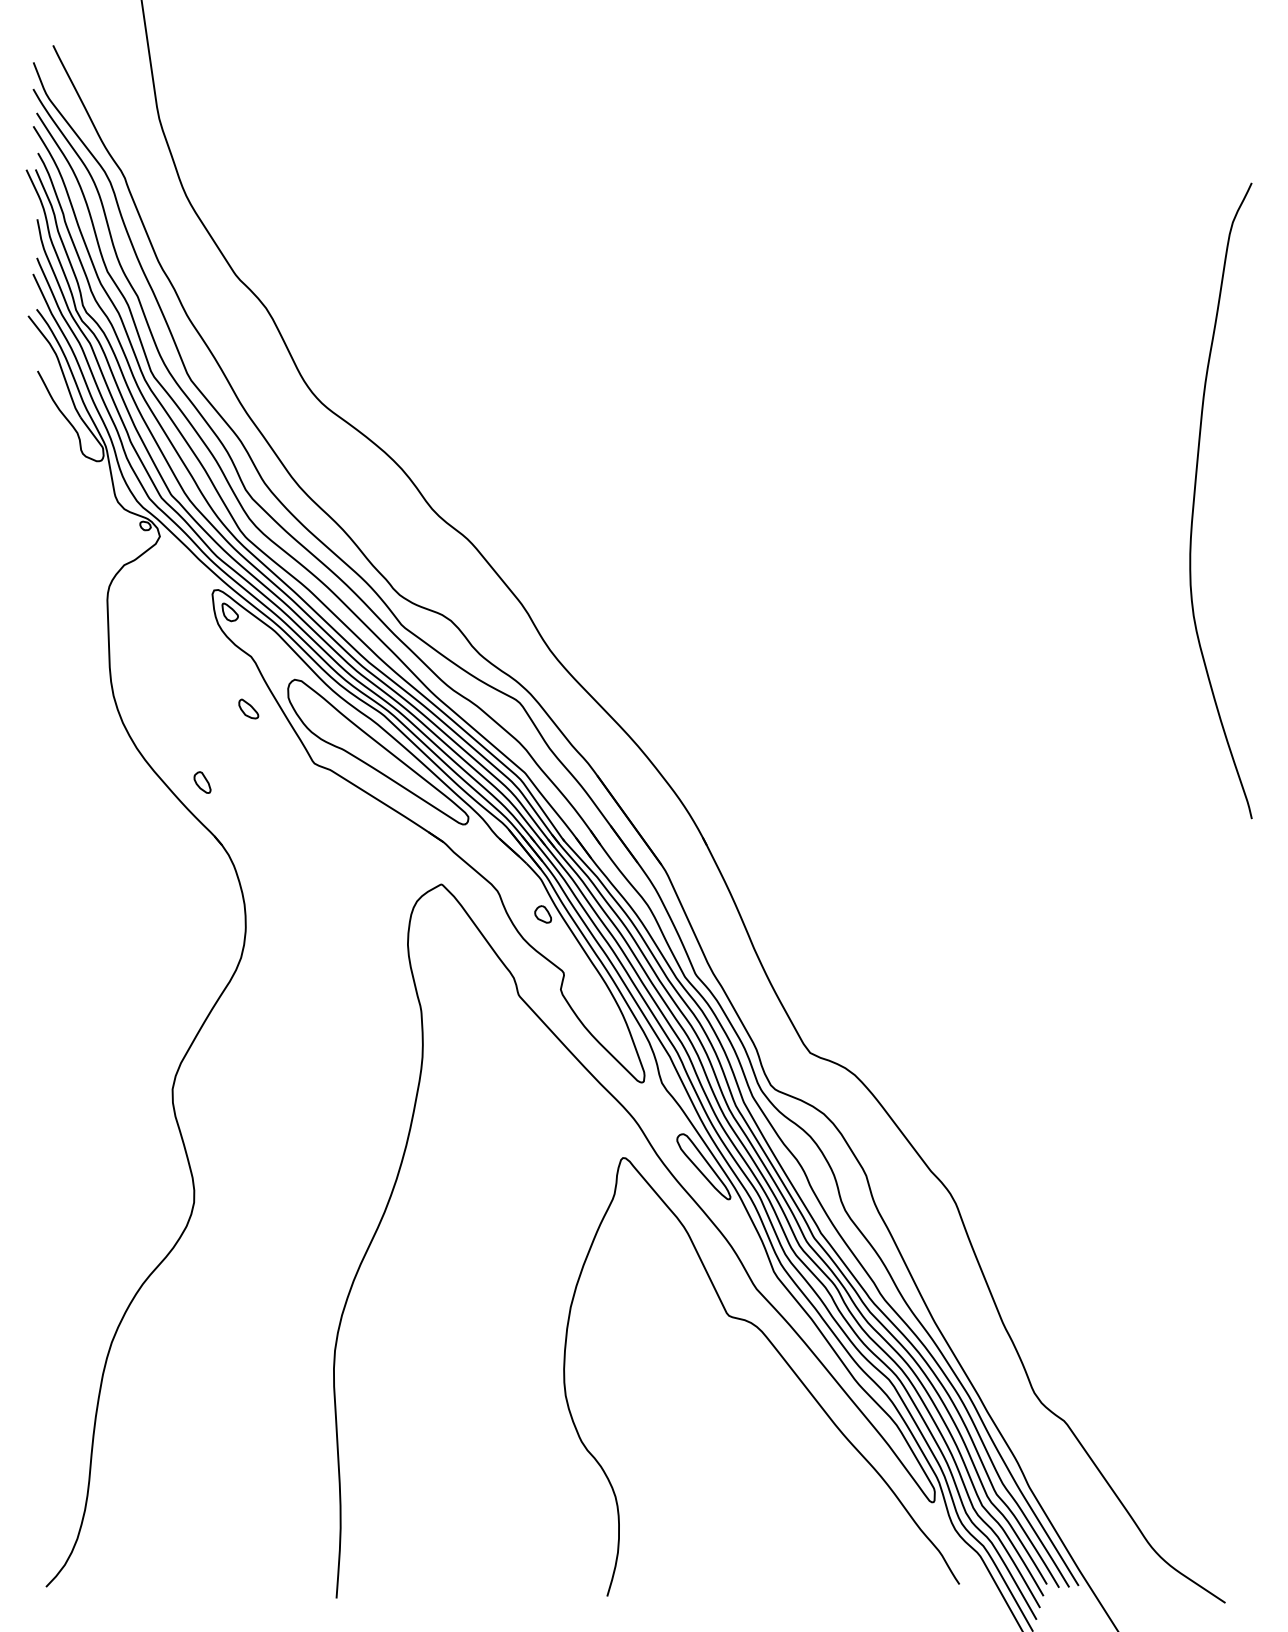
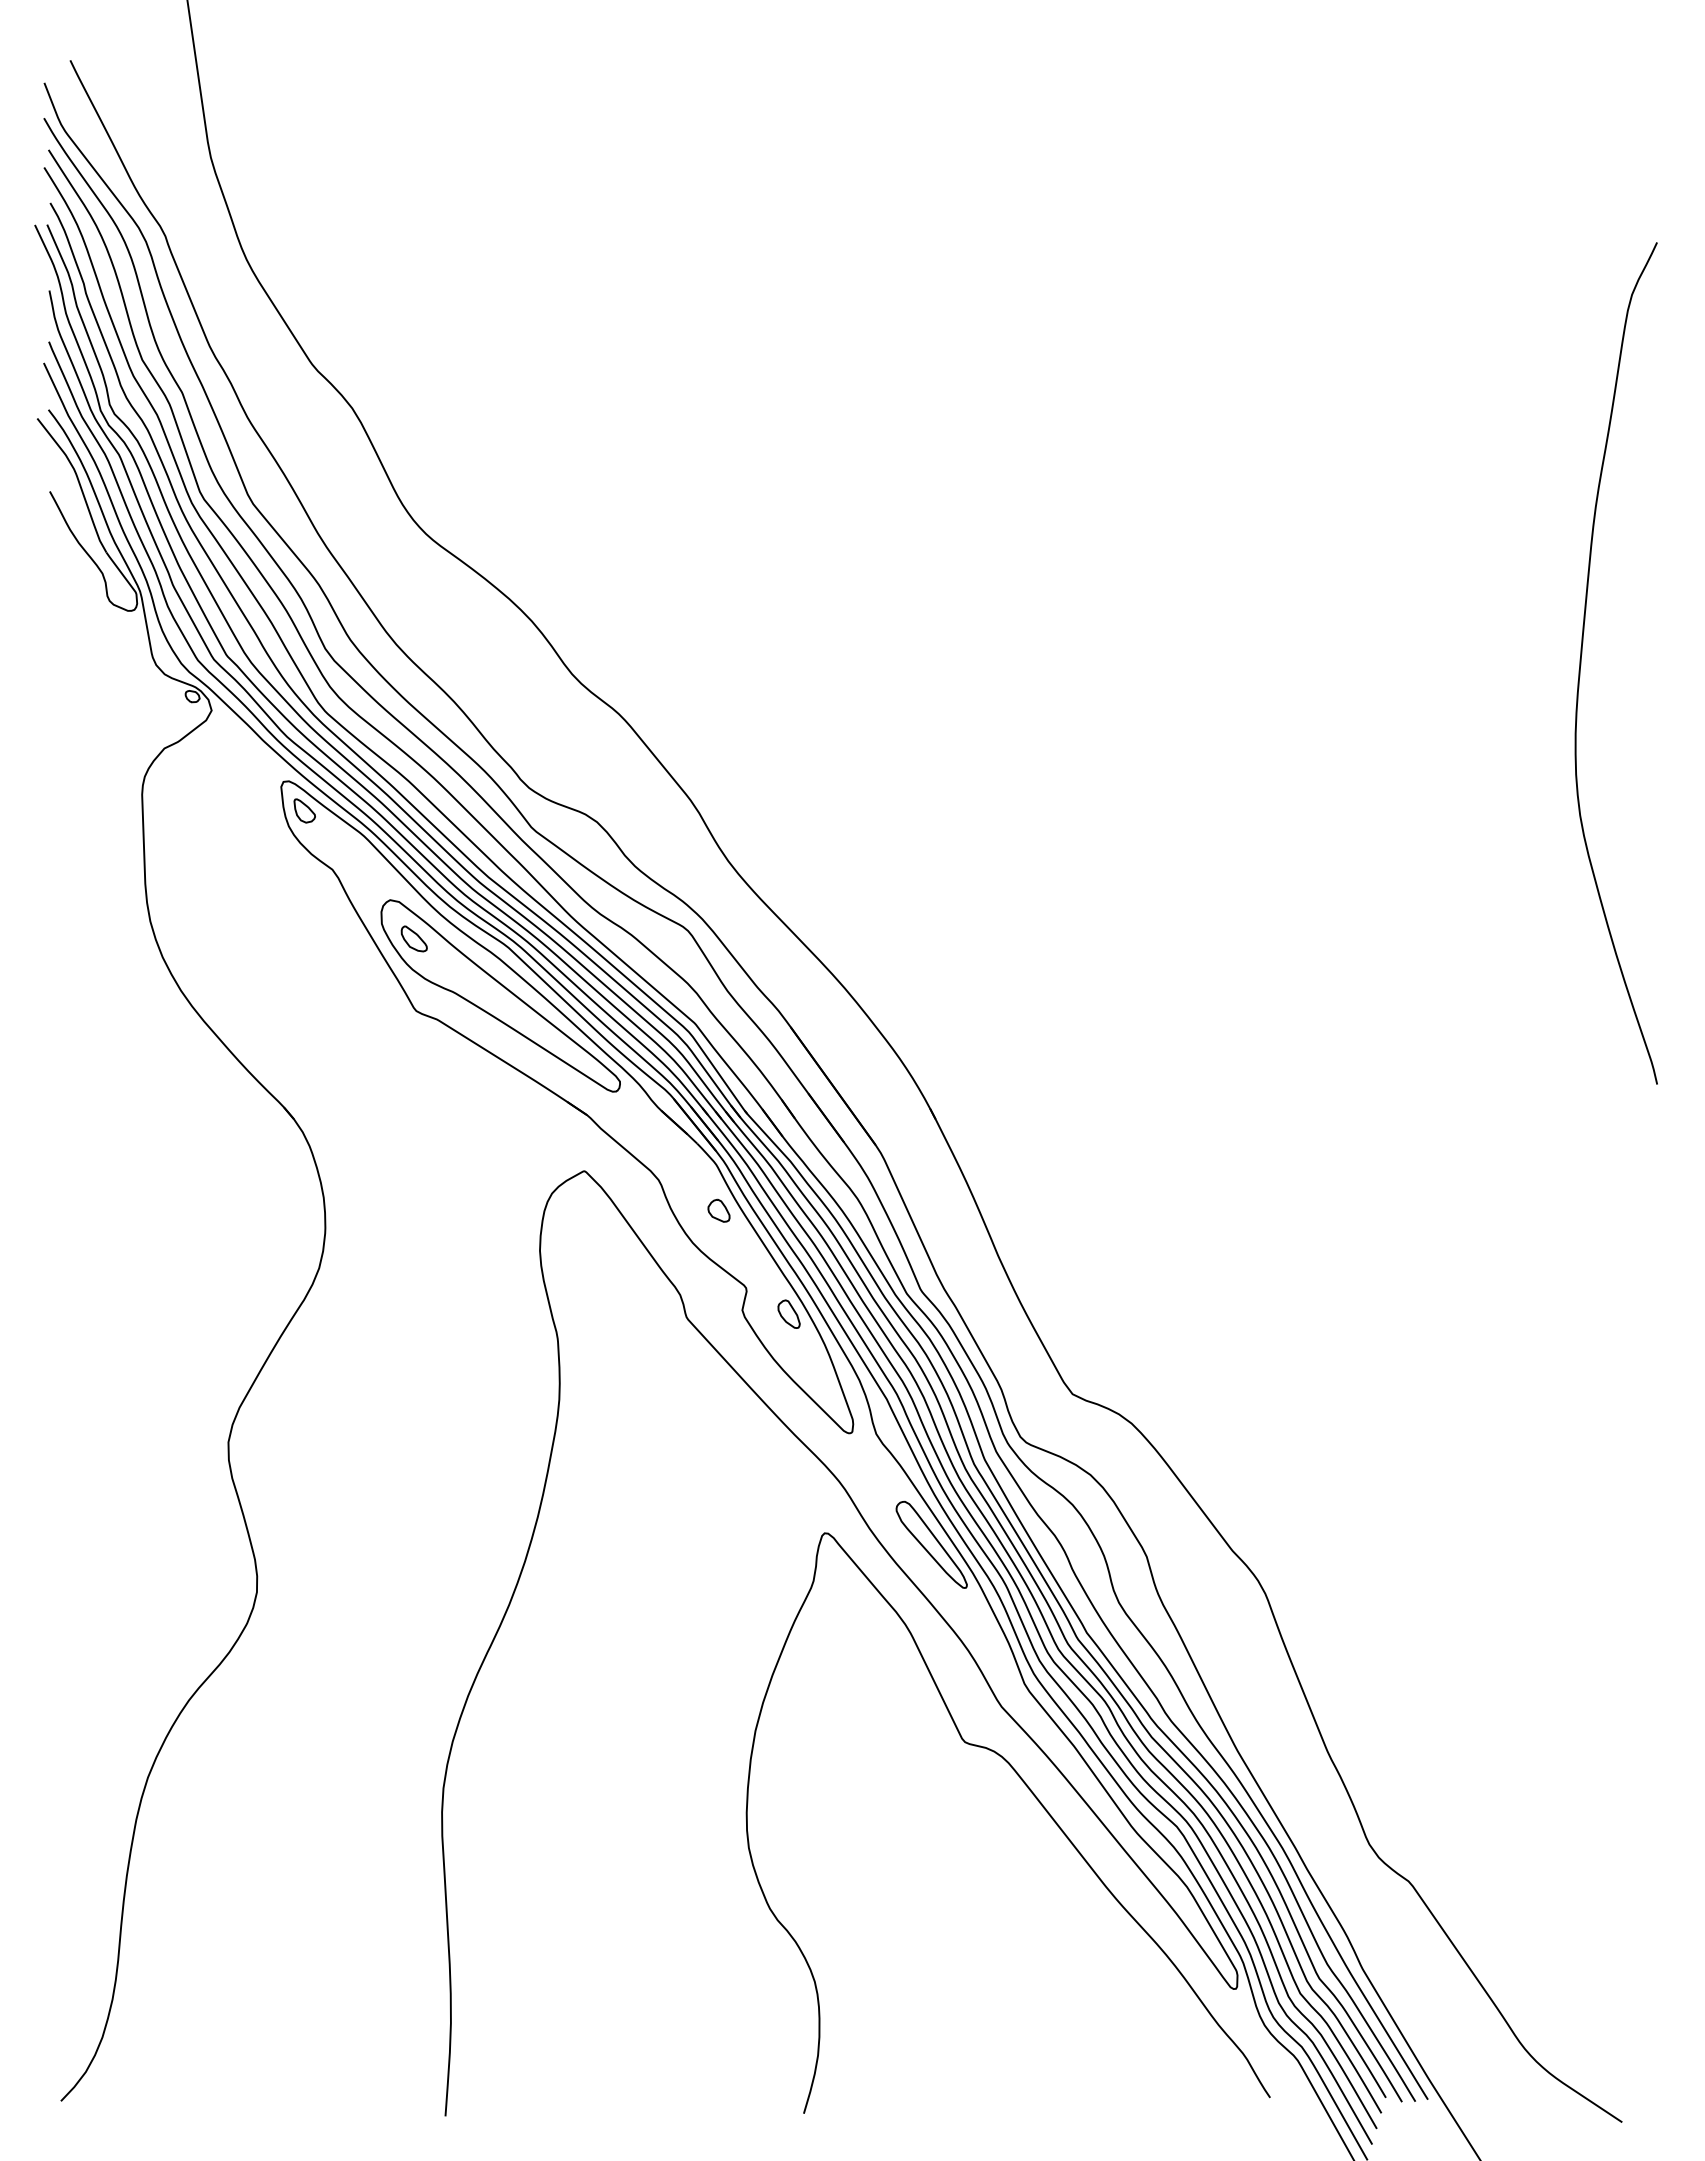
part: (248, 708) -> (413, 938), moved
part: (202, 782) -> (788, 1313), moved

